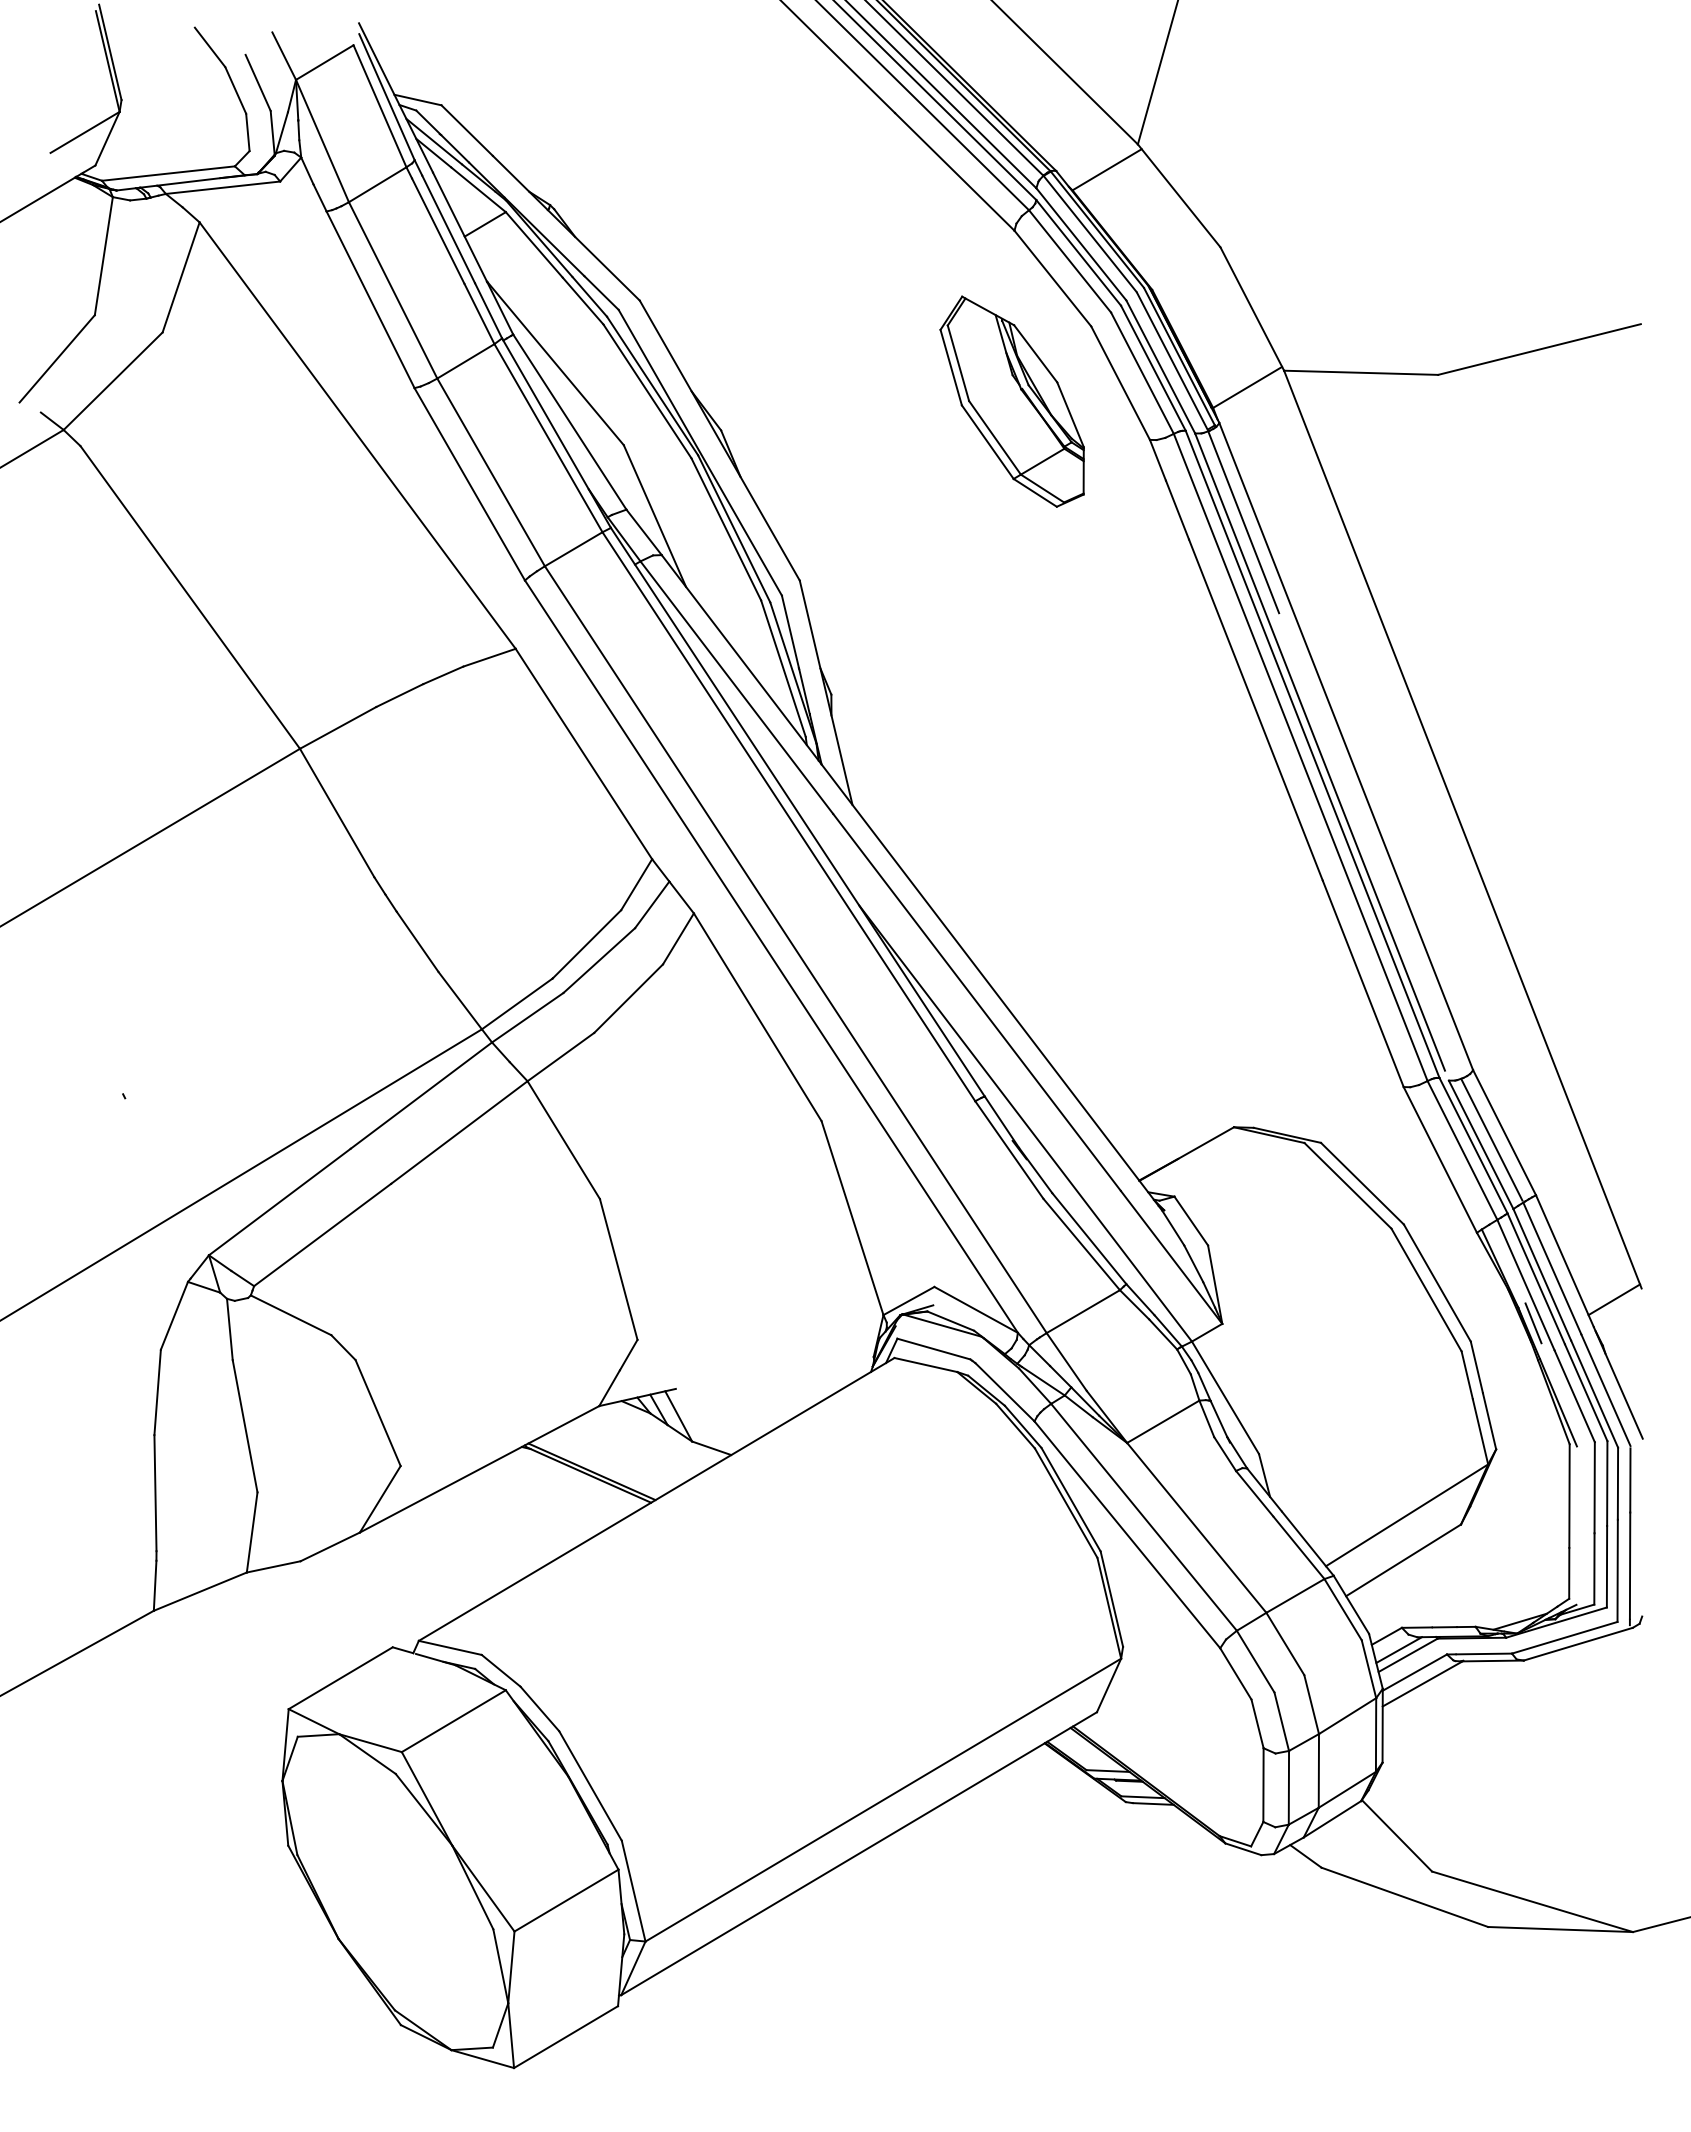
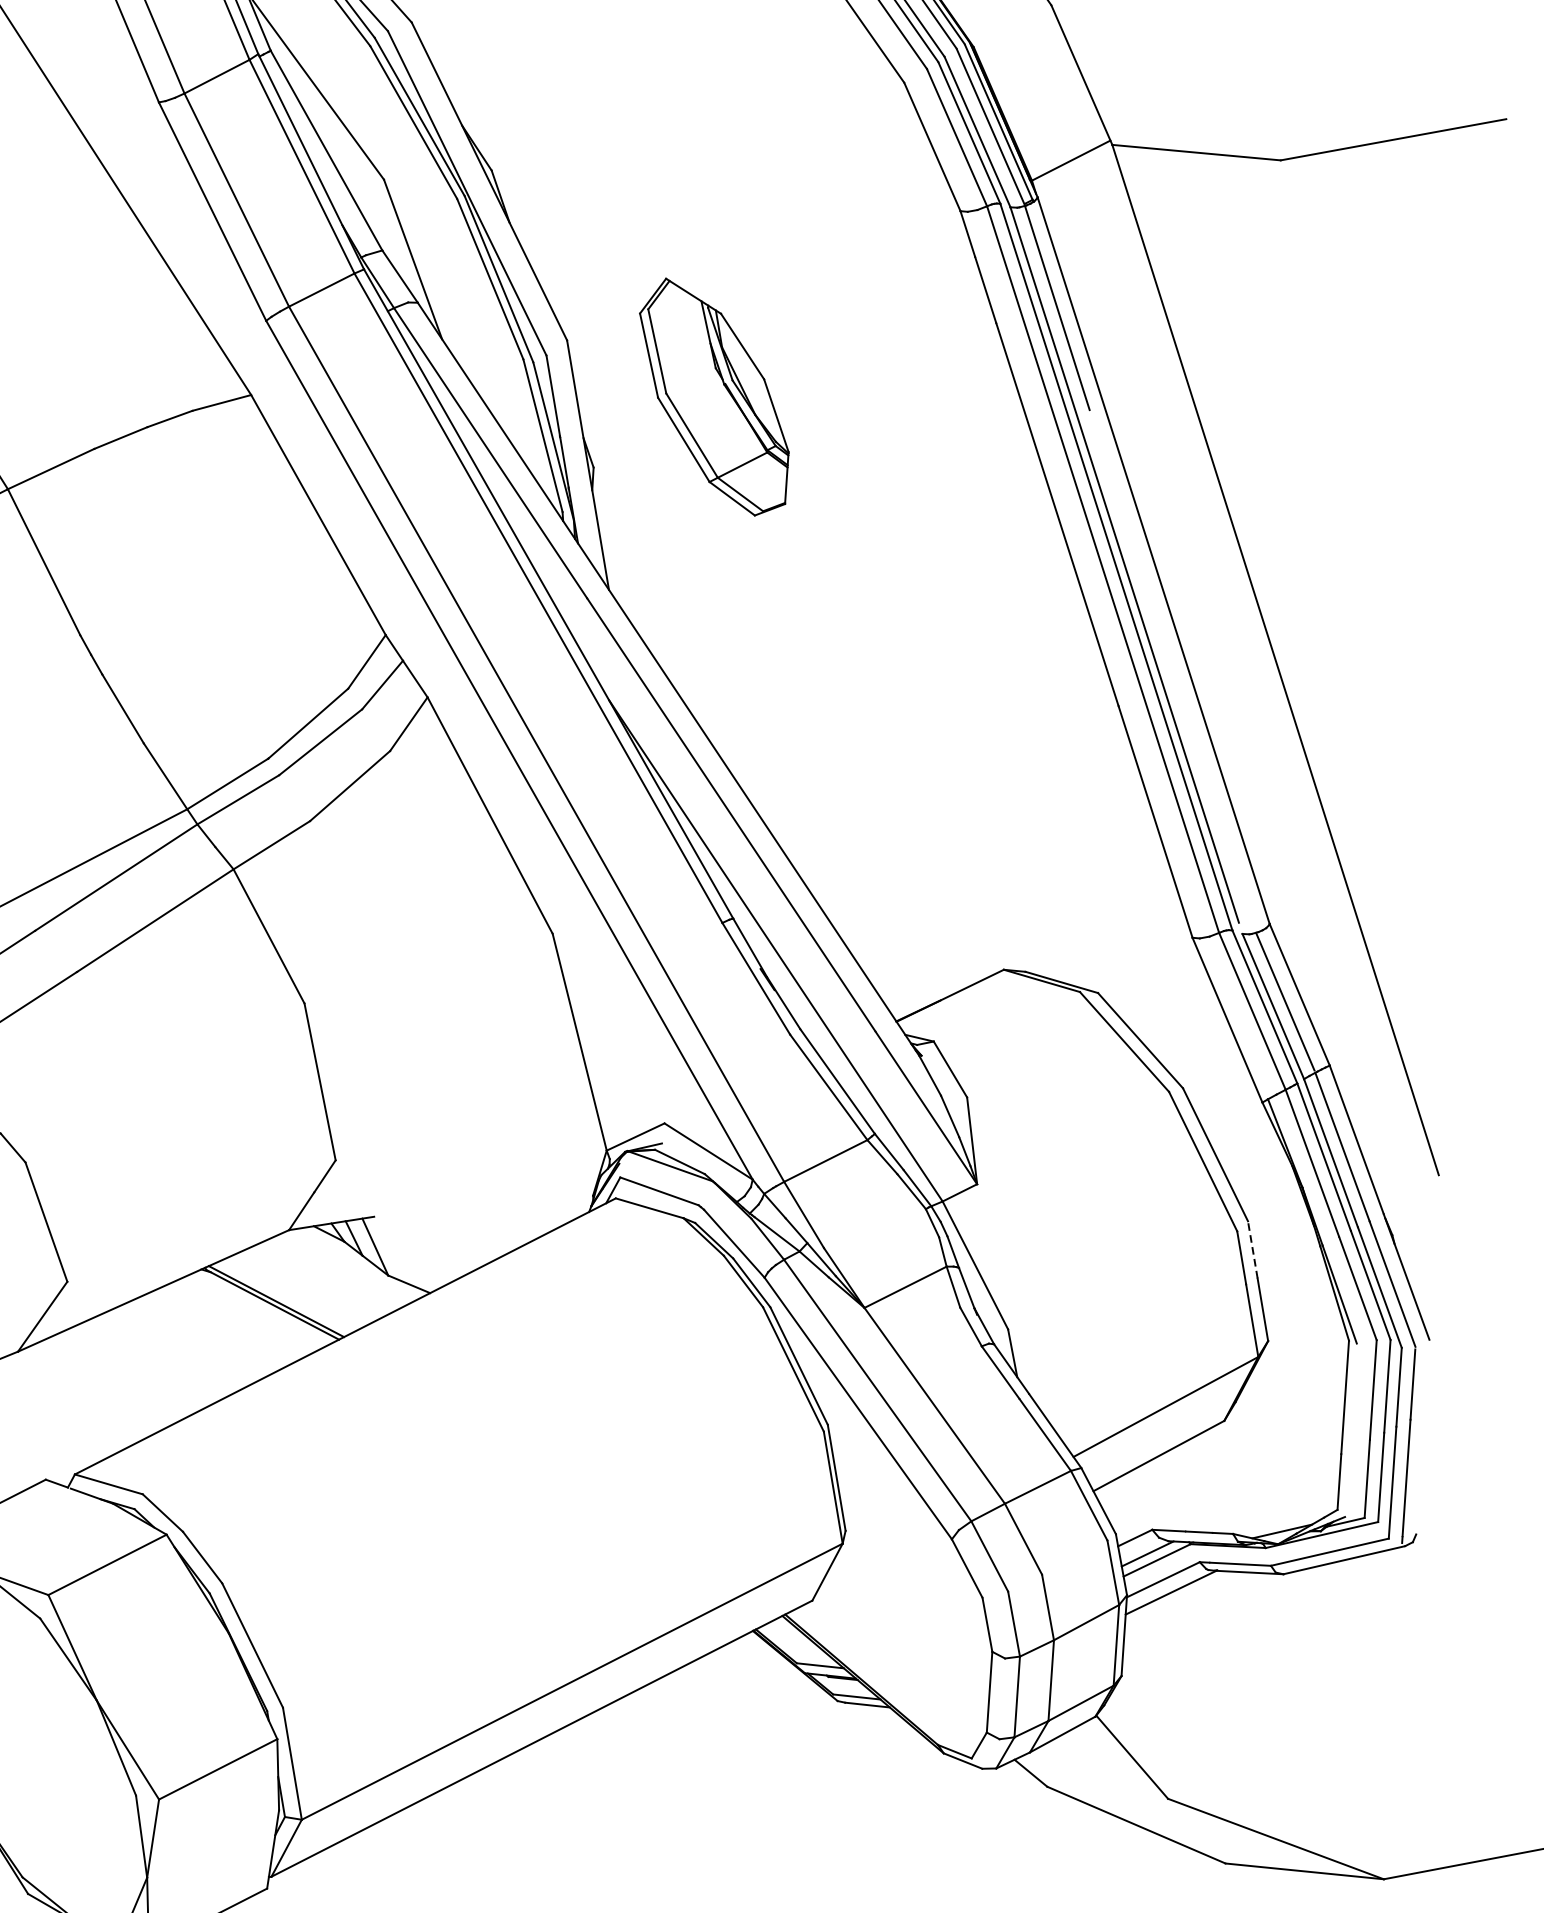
part: (1011, 401) -> (712, 397), moved
line: (1614, 1299) -> (1408, 1185), removed
line: (1533, 1323) -> (1317, 1205), removed
line: (1476, 1366) -> (1252, 1248), solid -> dashed

